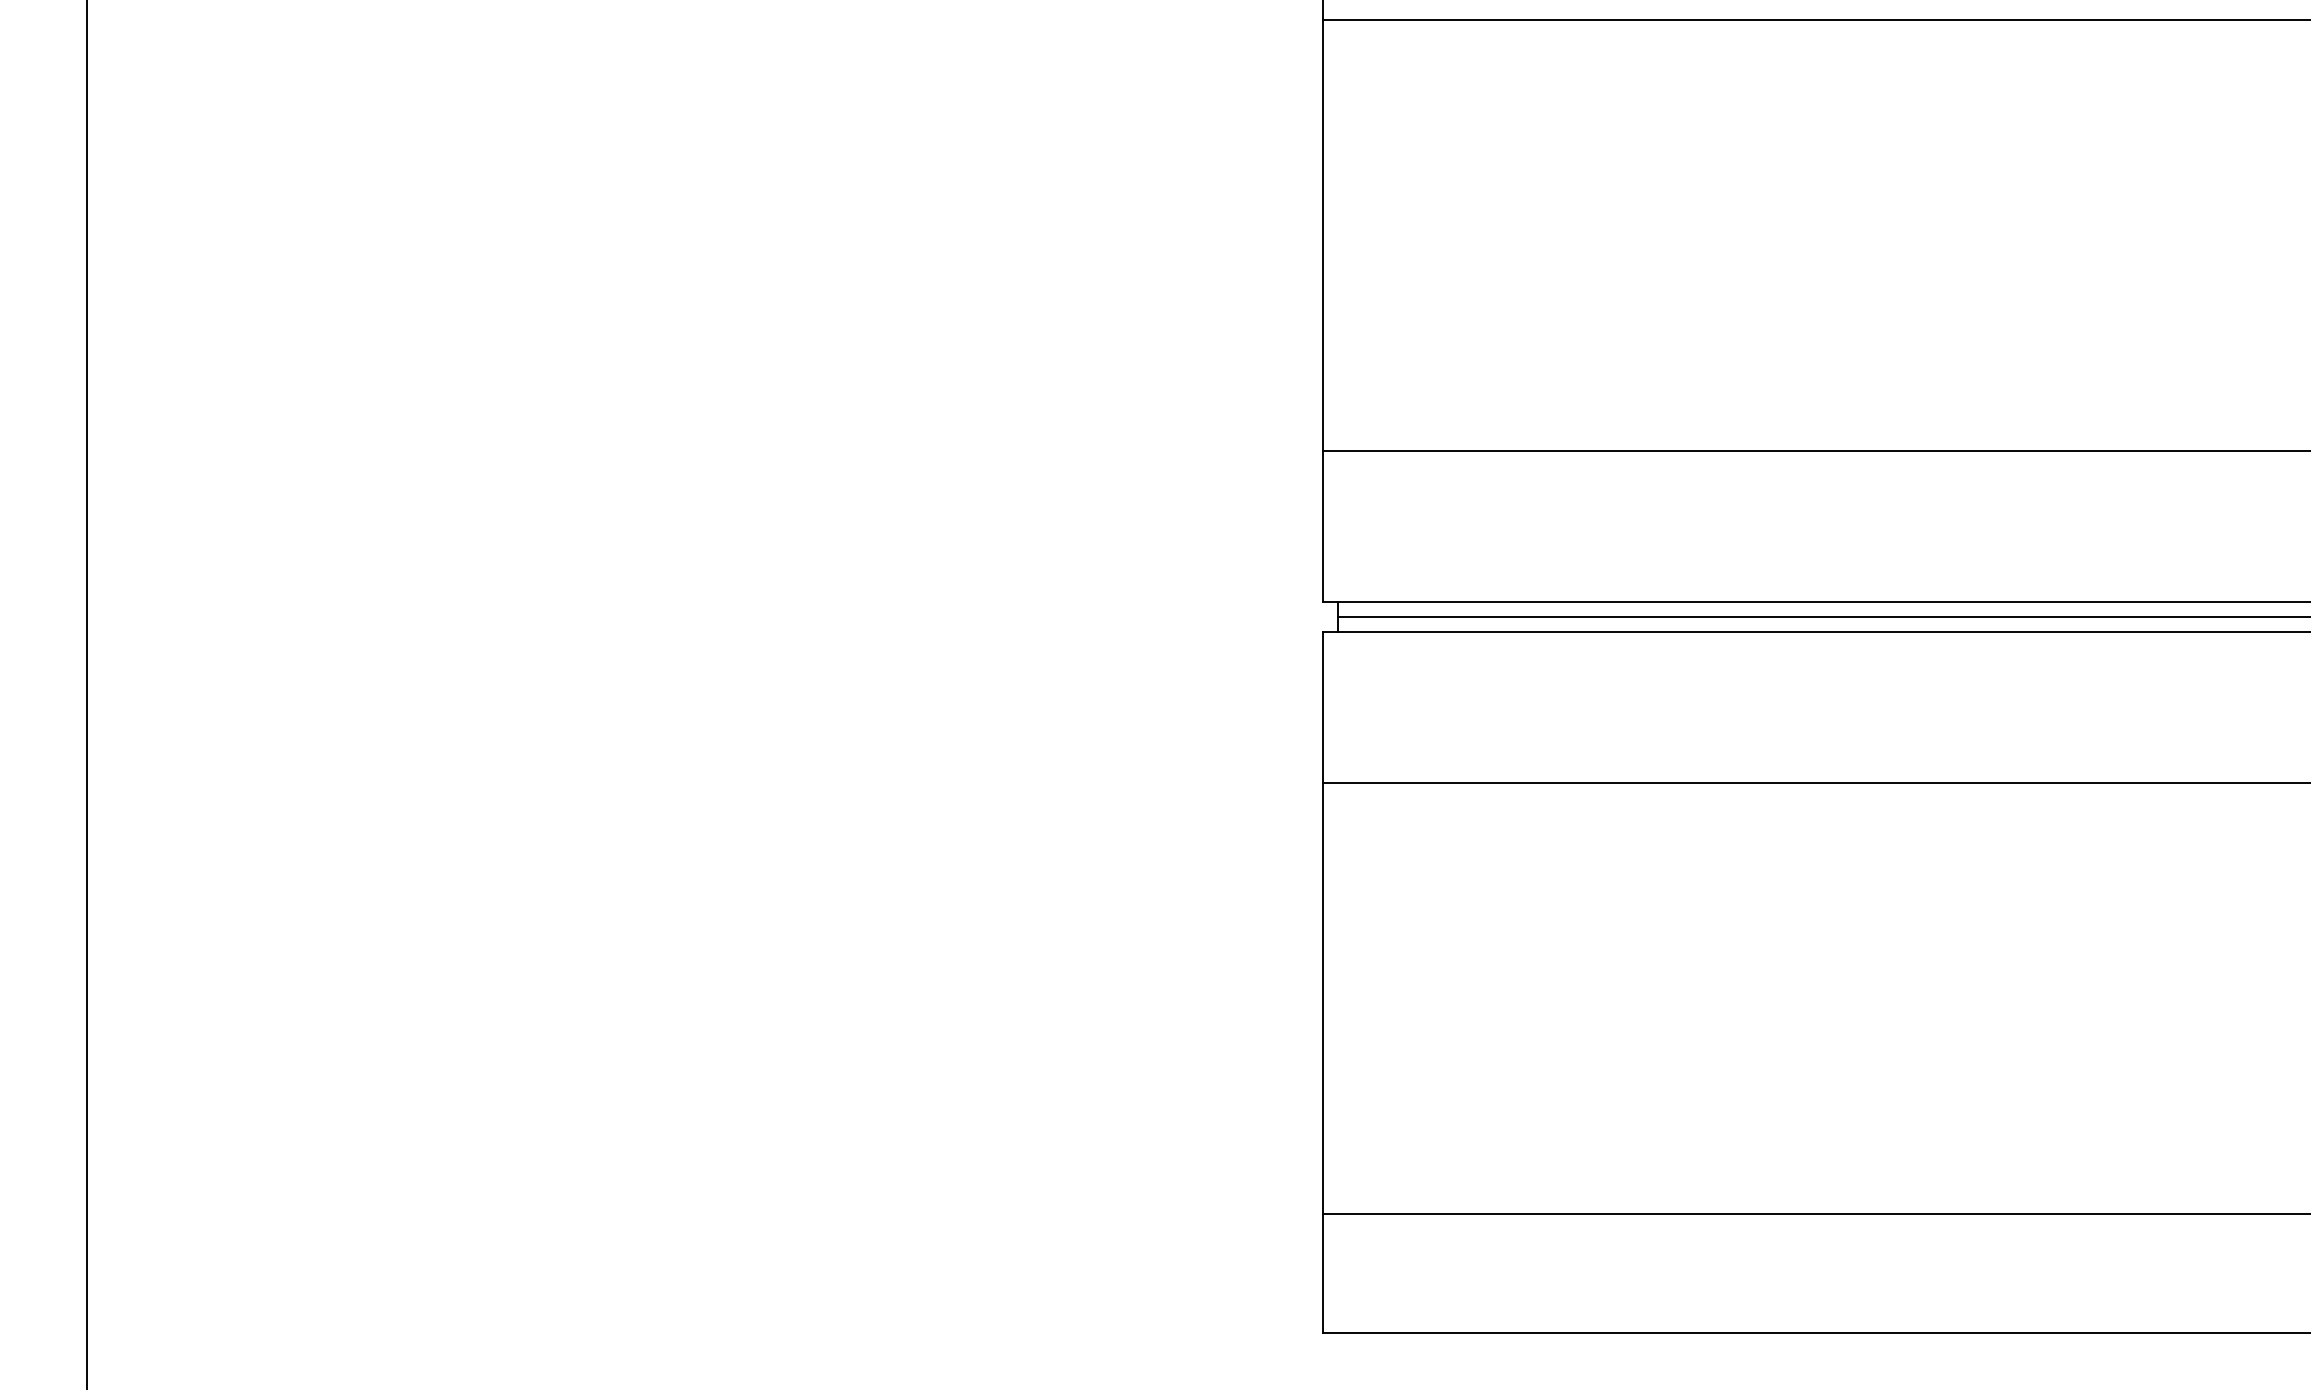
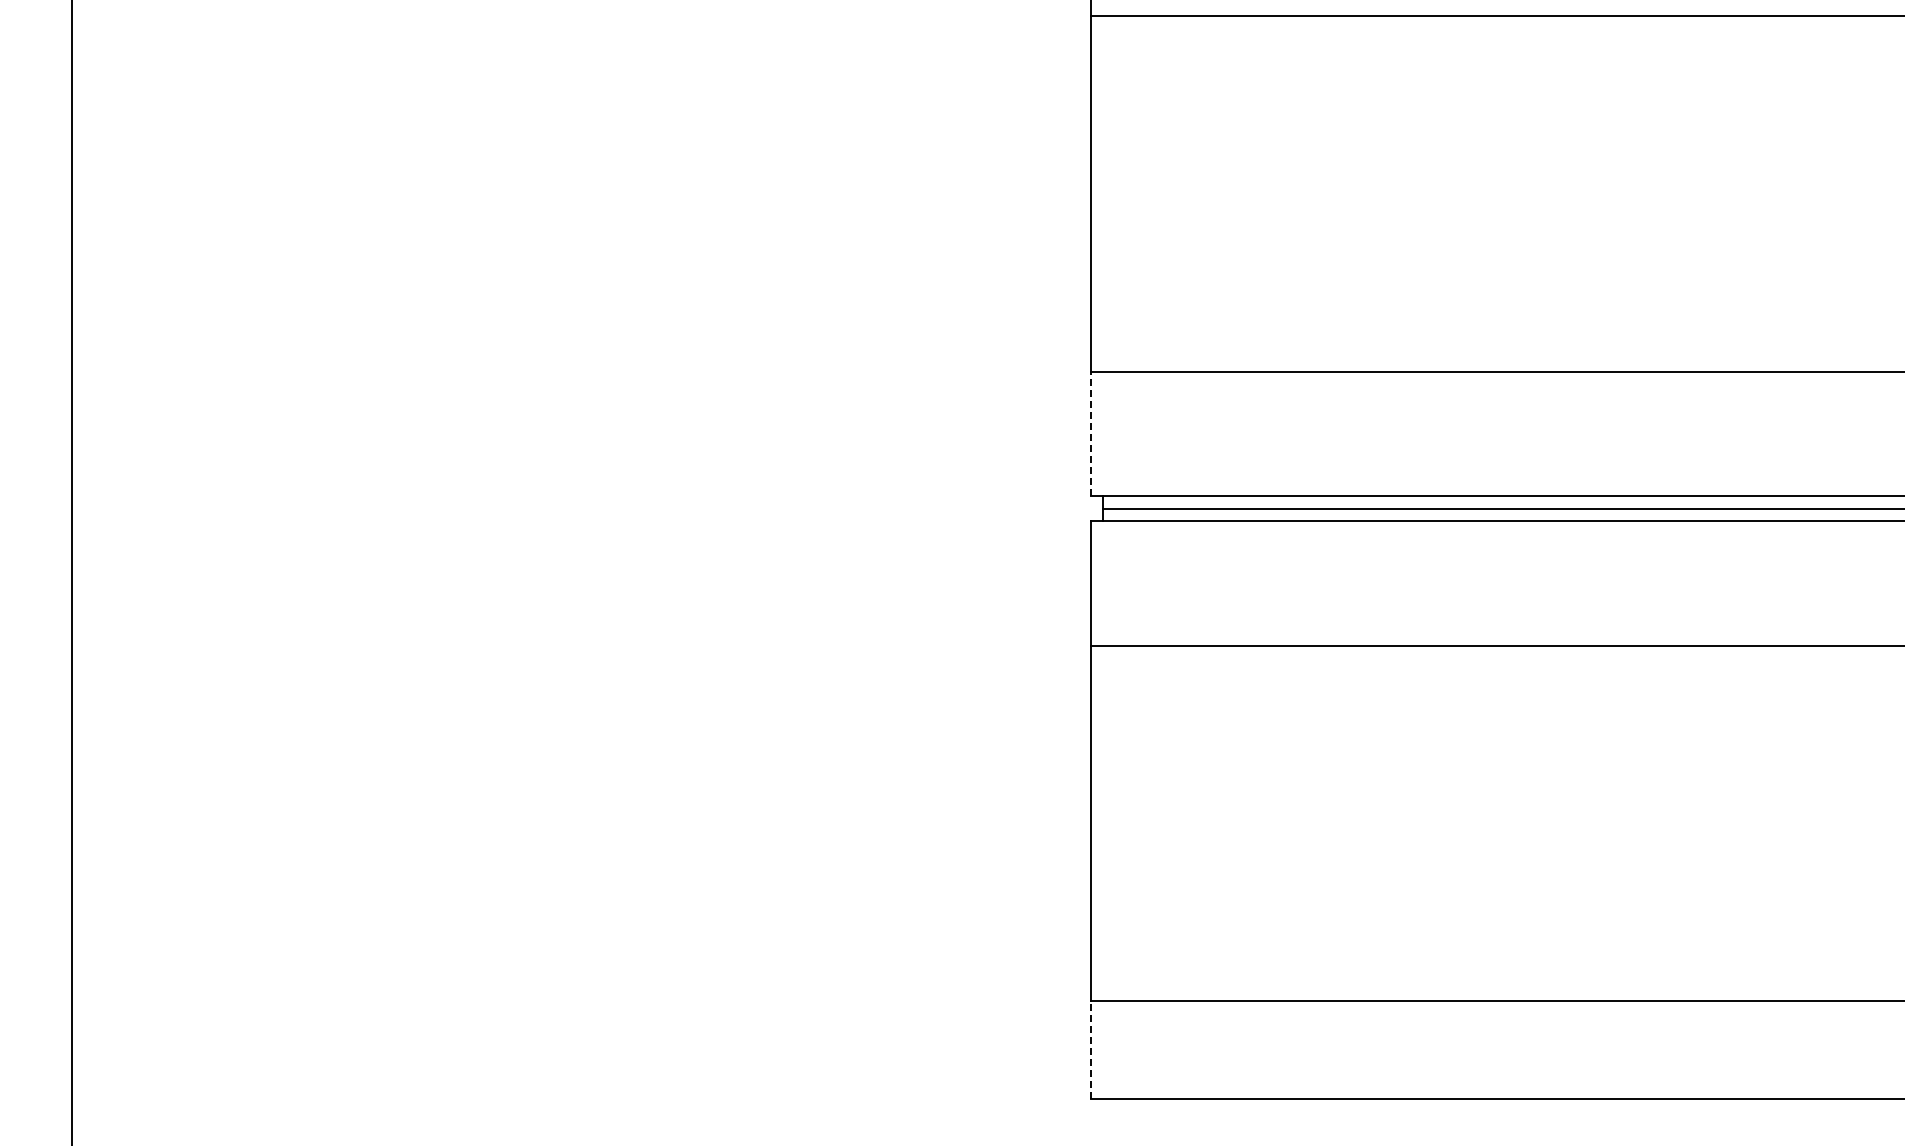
line: (1322, 525) -> (1090, 433), solid -> dashed
line: (1322, 1274) -> (1090, 1050), solid -> dashed

